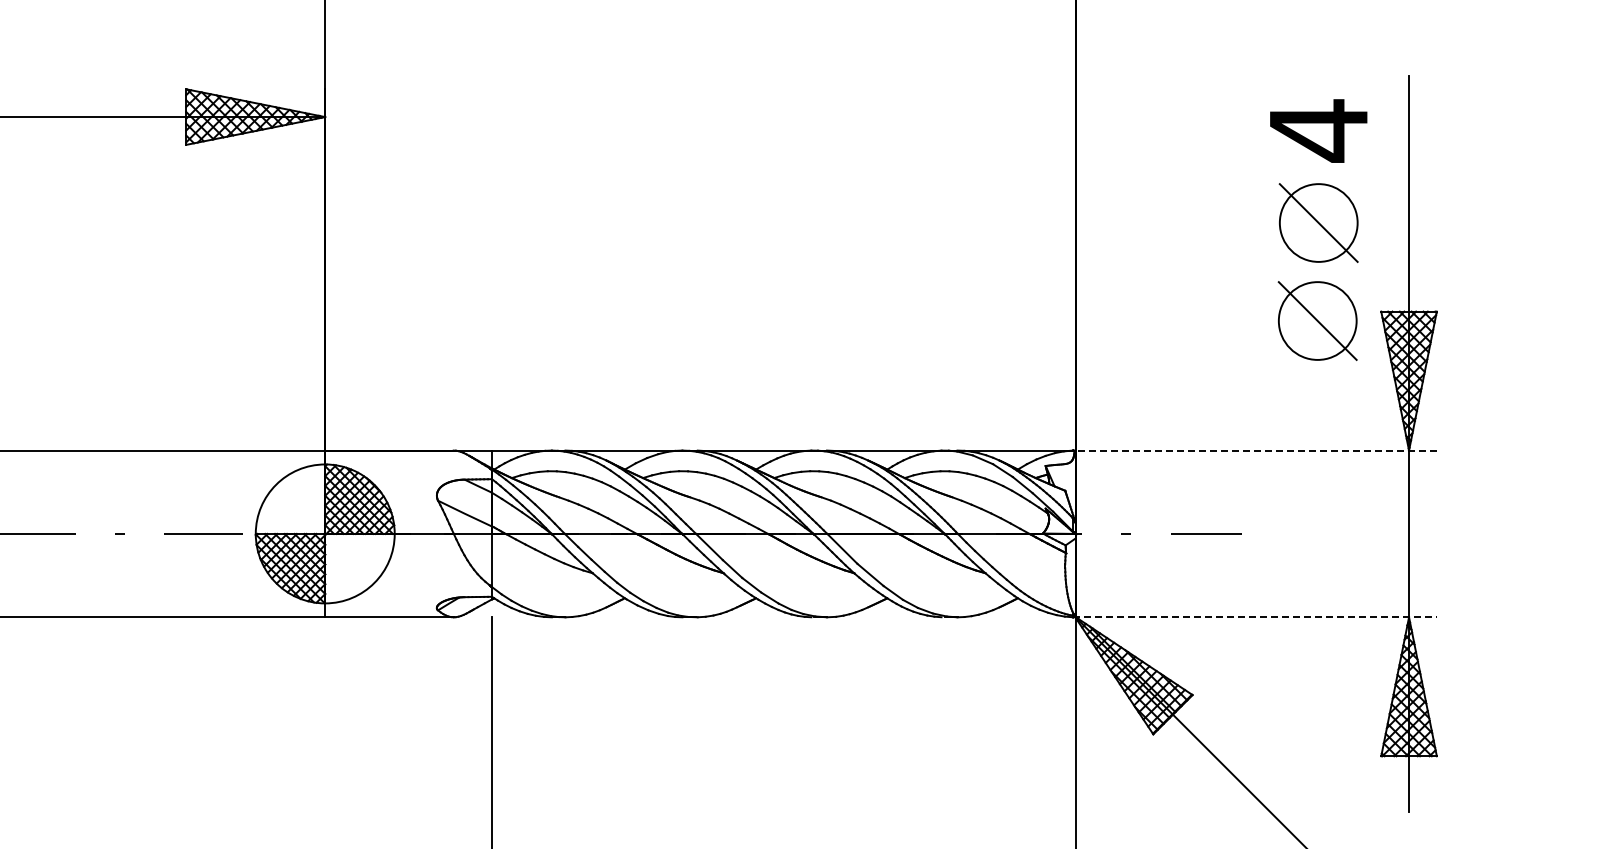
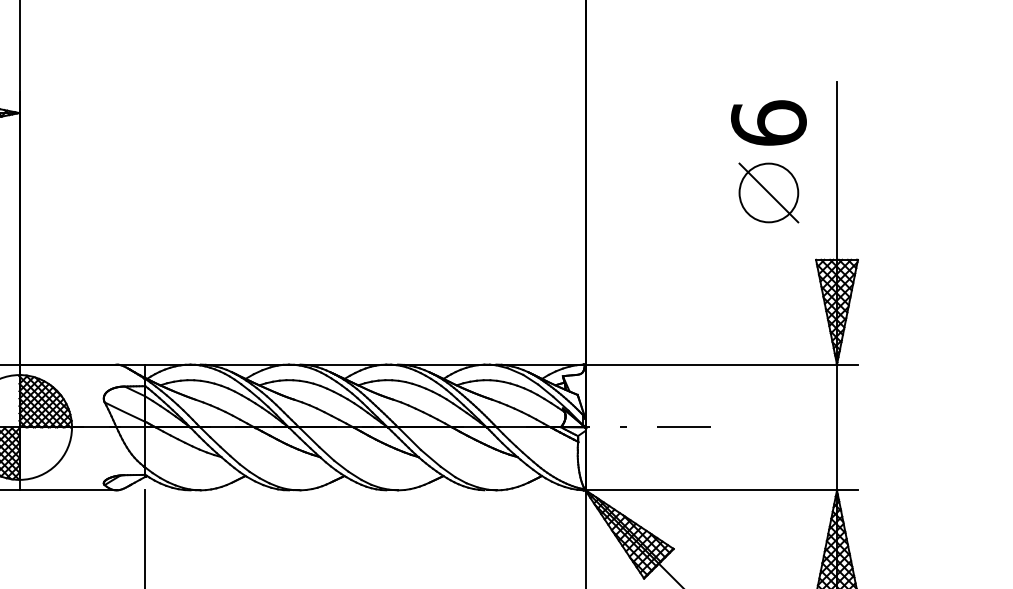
text: (1318, 130) -> (768, 123), 4 -> 6
part: (1317, 320) -> (767, 266), removed
line: (1254, 450) -> (720, 364), dashed -> solid
line: (1255, 617) -> (721, 490), dashed -> solid

